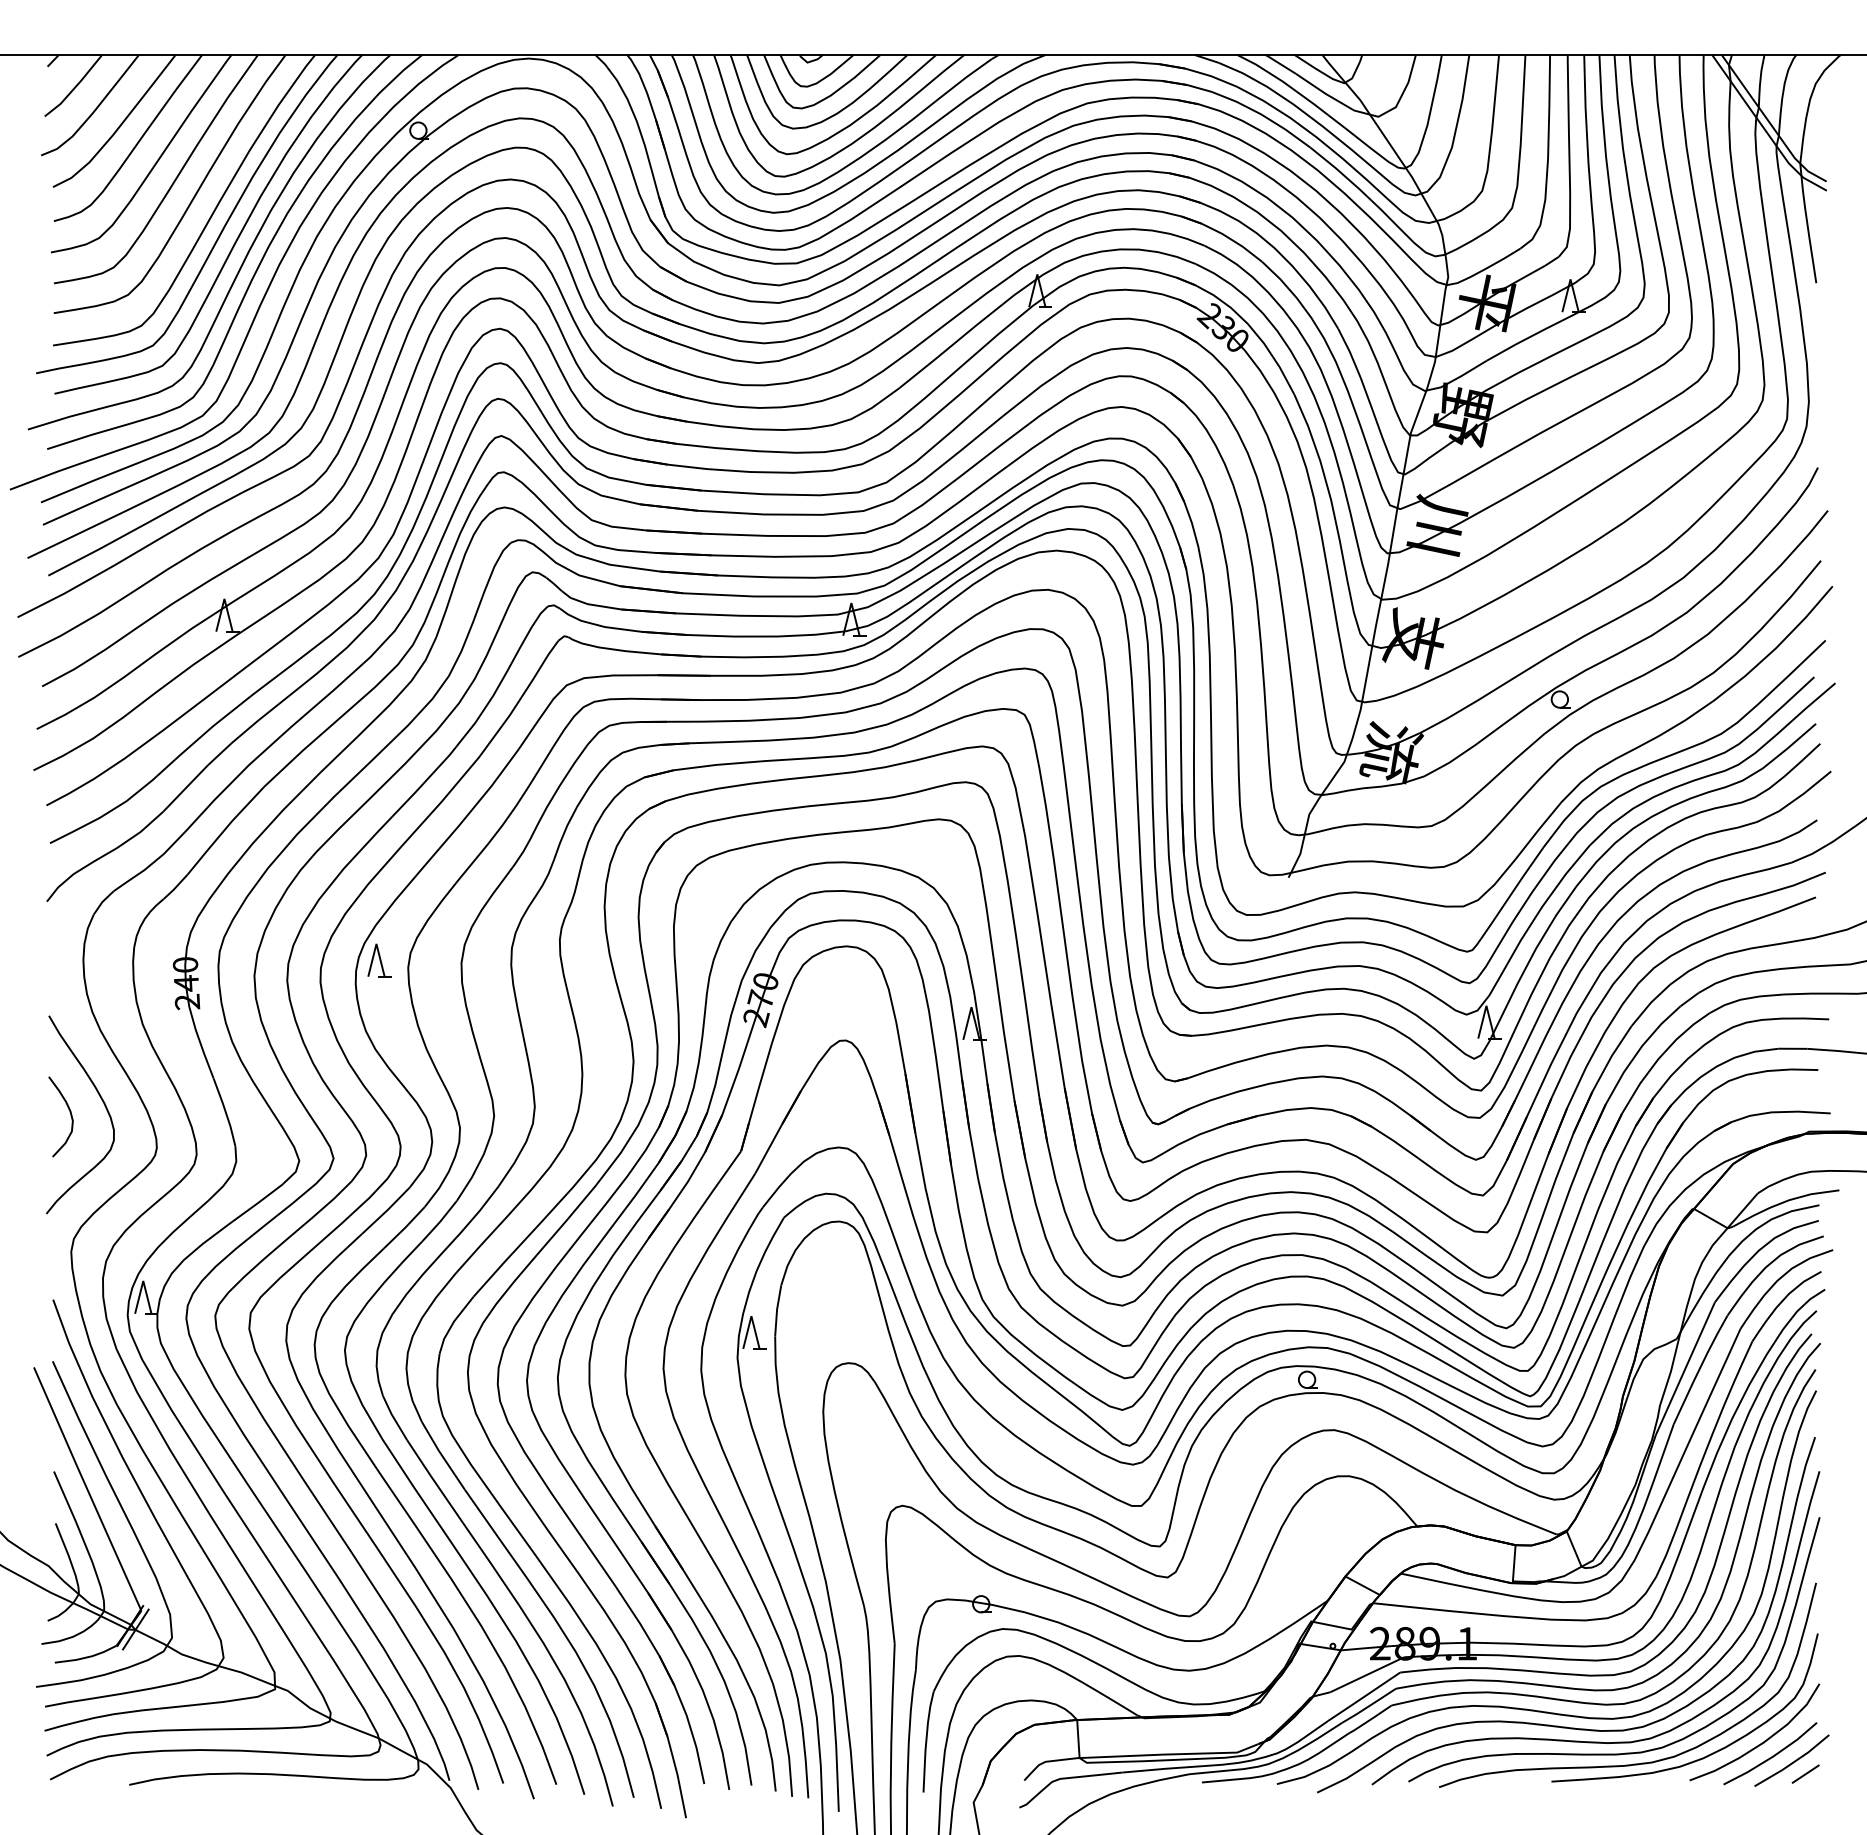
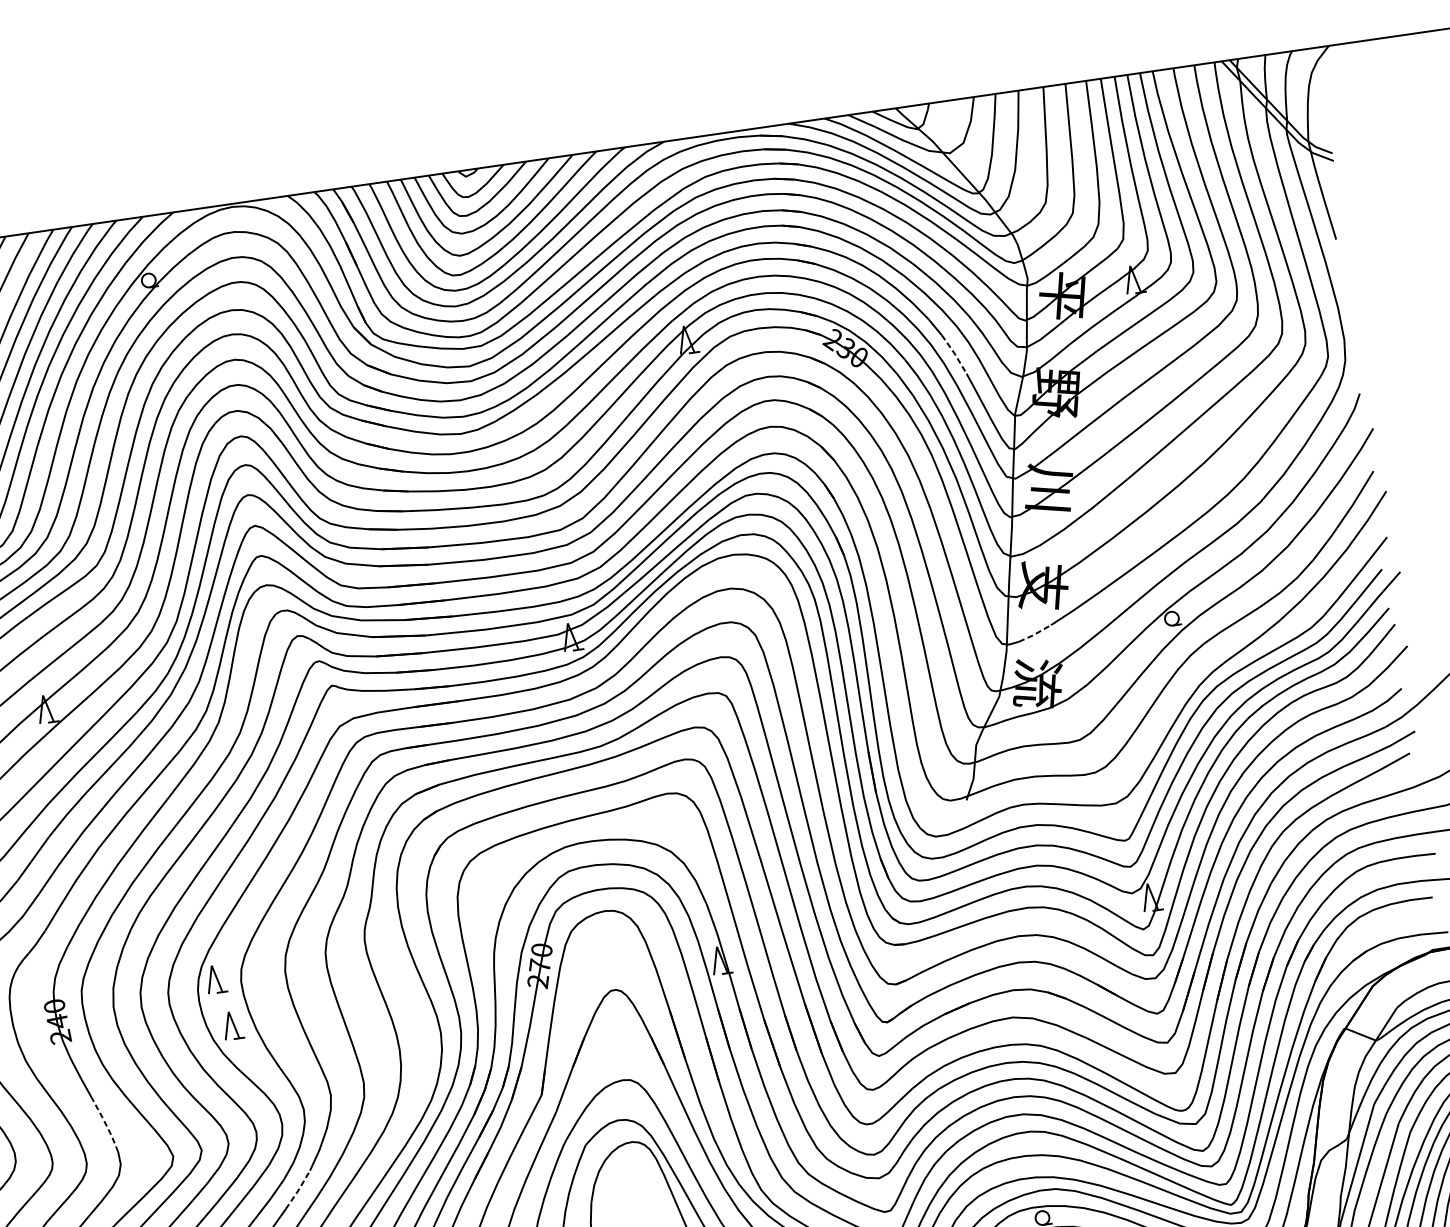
line: (1350, 352) -> (955, 353), solid -> dashed
line: (1396, 694) -> (1034, 634), solid -> dashed
part: (391, 1017) -> (233, 1025), added
line: (225, 1111) -> (105, 1124), solid -> dashed
line: (440, 1221) -> (298, 1190), solid -> dashed

